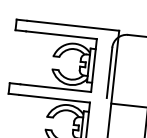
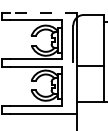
line: (73, 25) -> (43, 12), solid -> dashed

